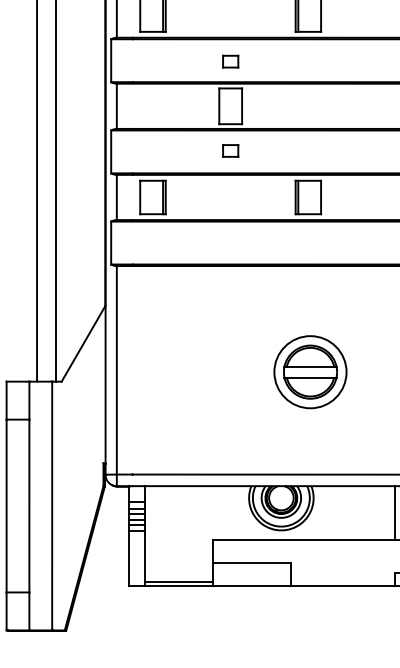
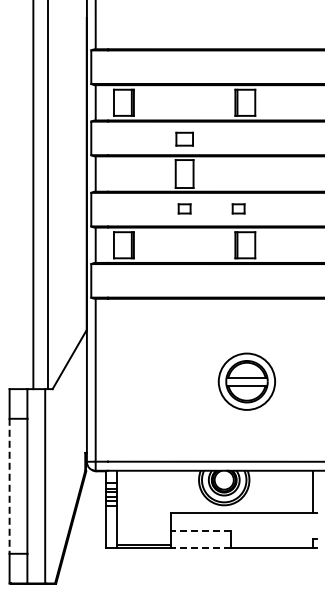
part: (230, 60) -> (184, 138), size x1.4
part: (299, 150) -> (238, 208), added
line: (6, 506) -> (9, 486), solid -> dashed
line: (250, 562) -> (200, 530), solid -> dashed
line: (250, 585) -> (200, 548), solid -> dashed

